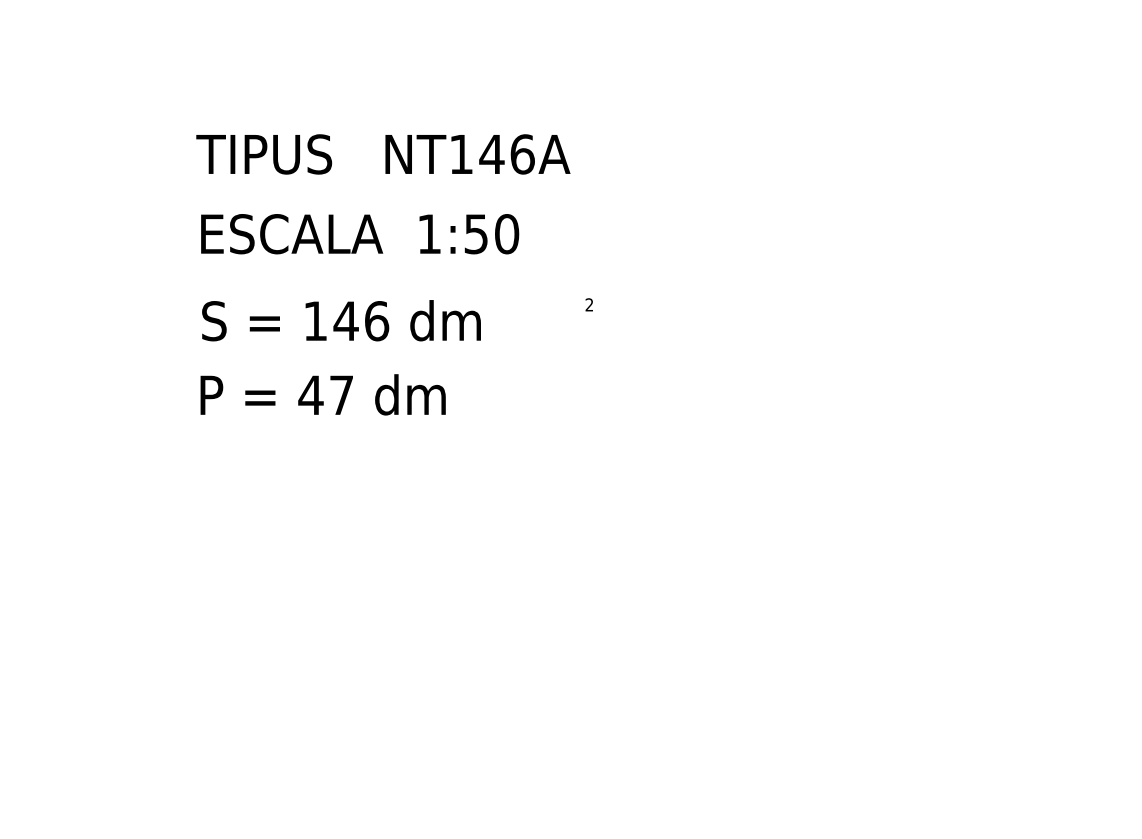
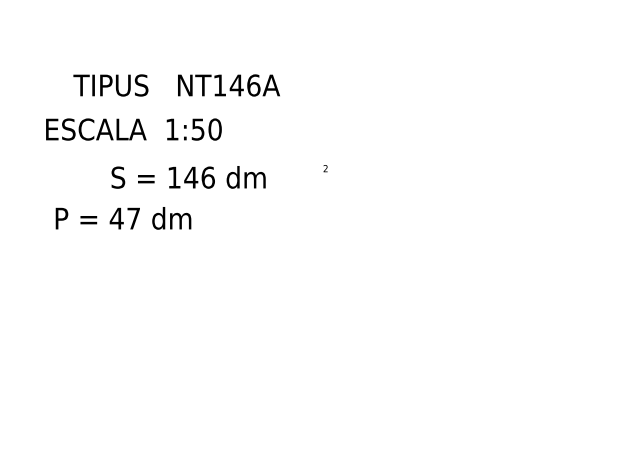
text: (382, 154) -> (176, 85), moved
text: (359, 234) -> (133, 129), moved
text: (323, 395) -> (123, 218), moved

